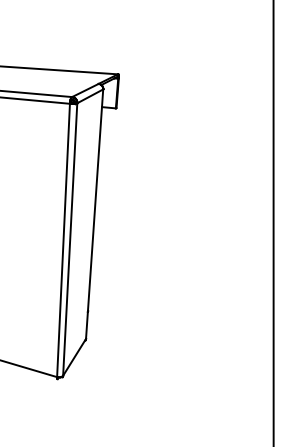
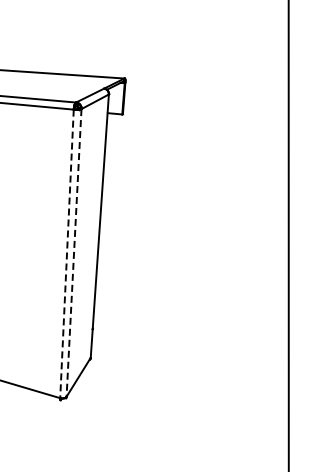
line: (70, 240) -> (74, 253), solid -> dashed
line: (63, 241) -> (66, 254), solid -> dashed

